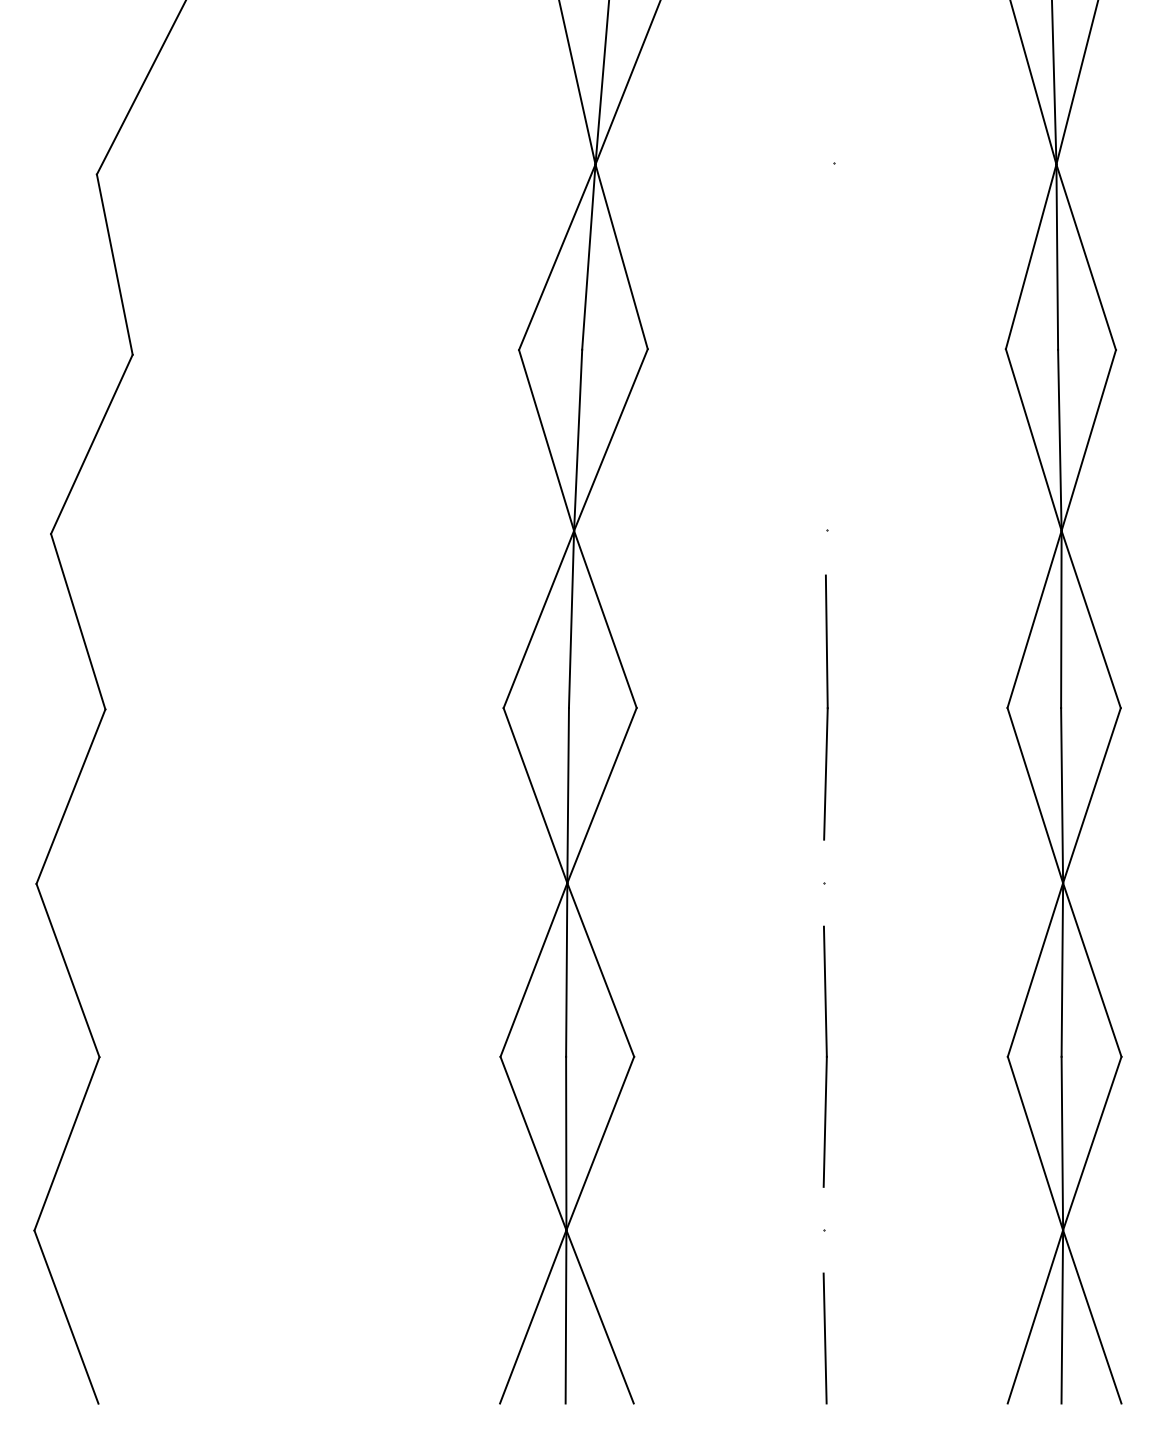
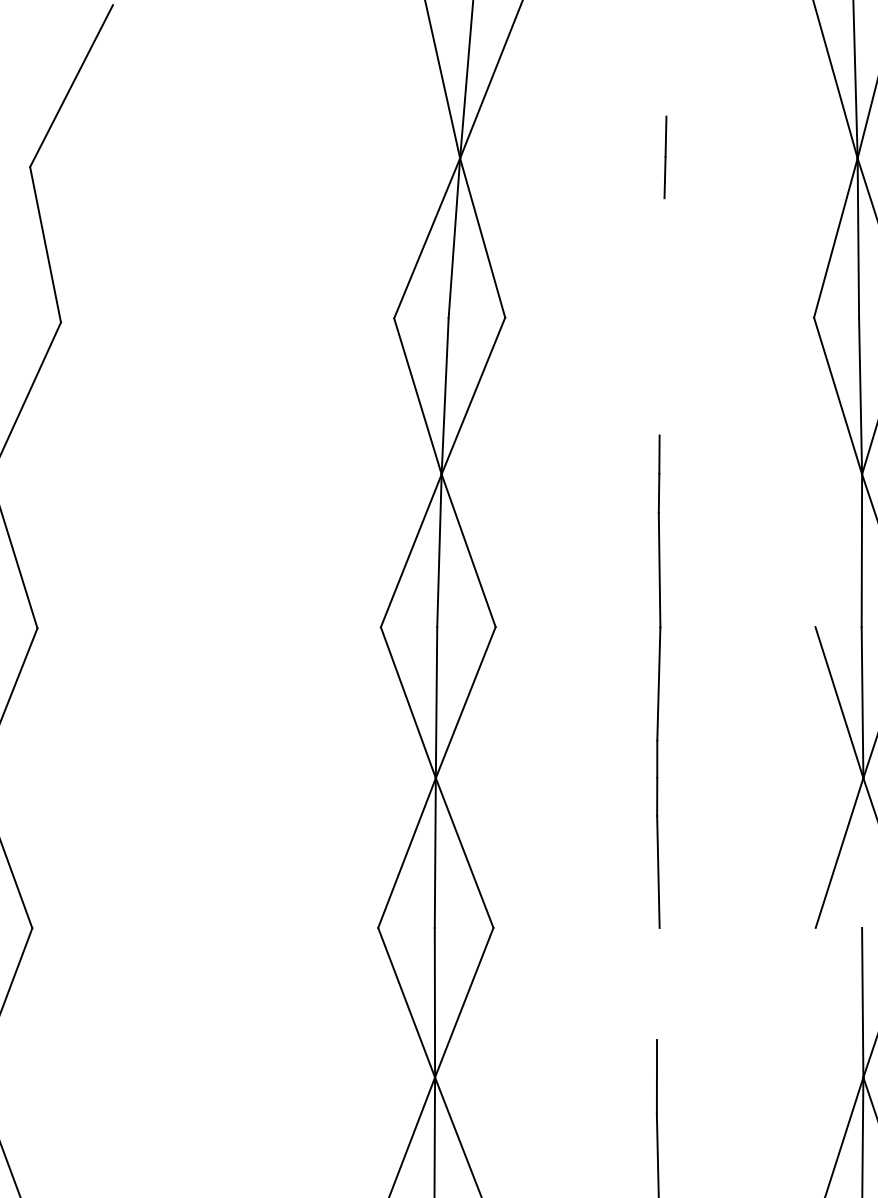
line: (1034, 618) -> (838, 549), removed
line: (1062, 969) -> (862, 852), removed
line: (824, 1121) -> (657, 983), removed
line: (1035, 1143) -> (839, 1002), removed

